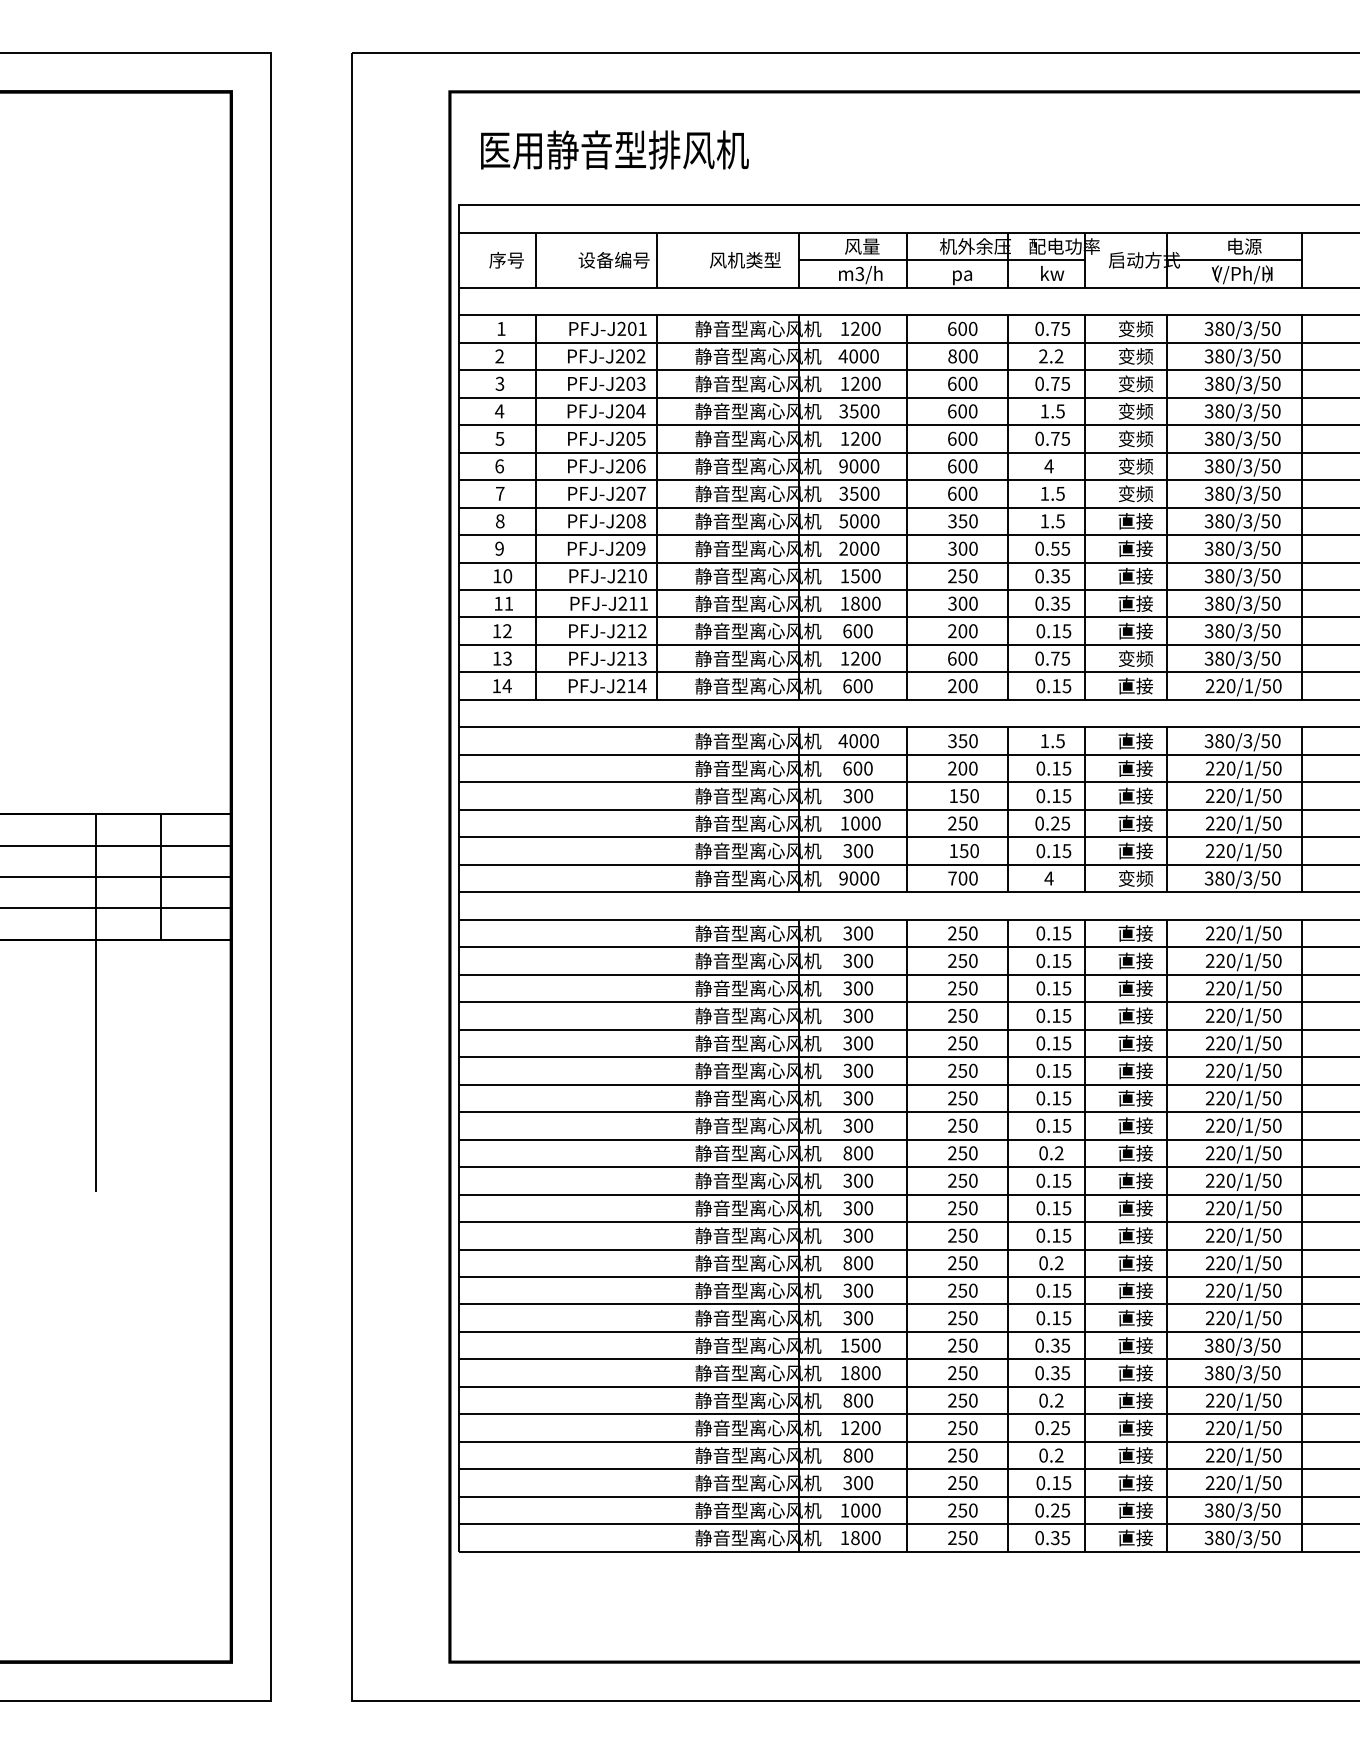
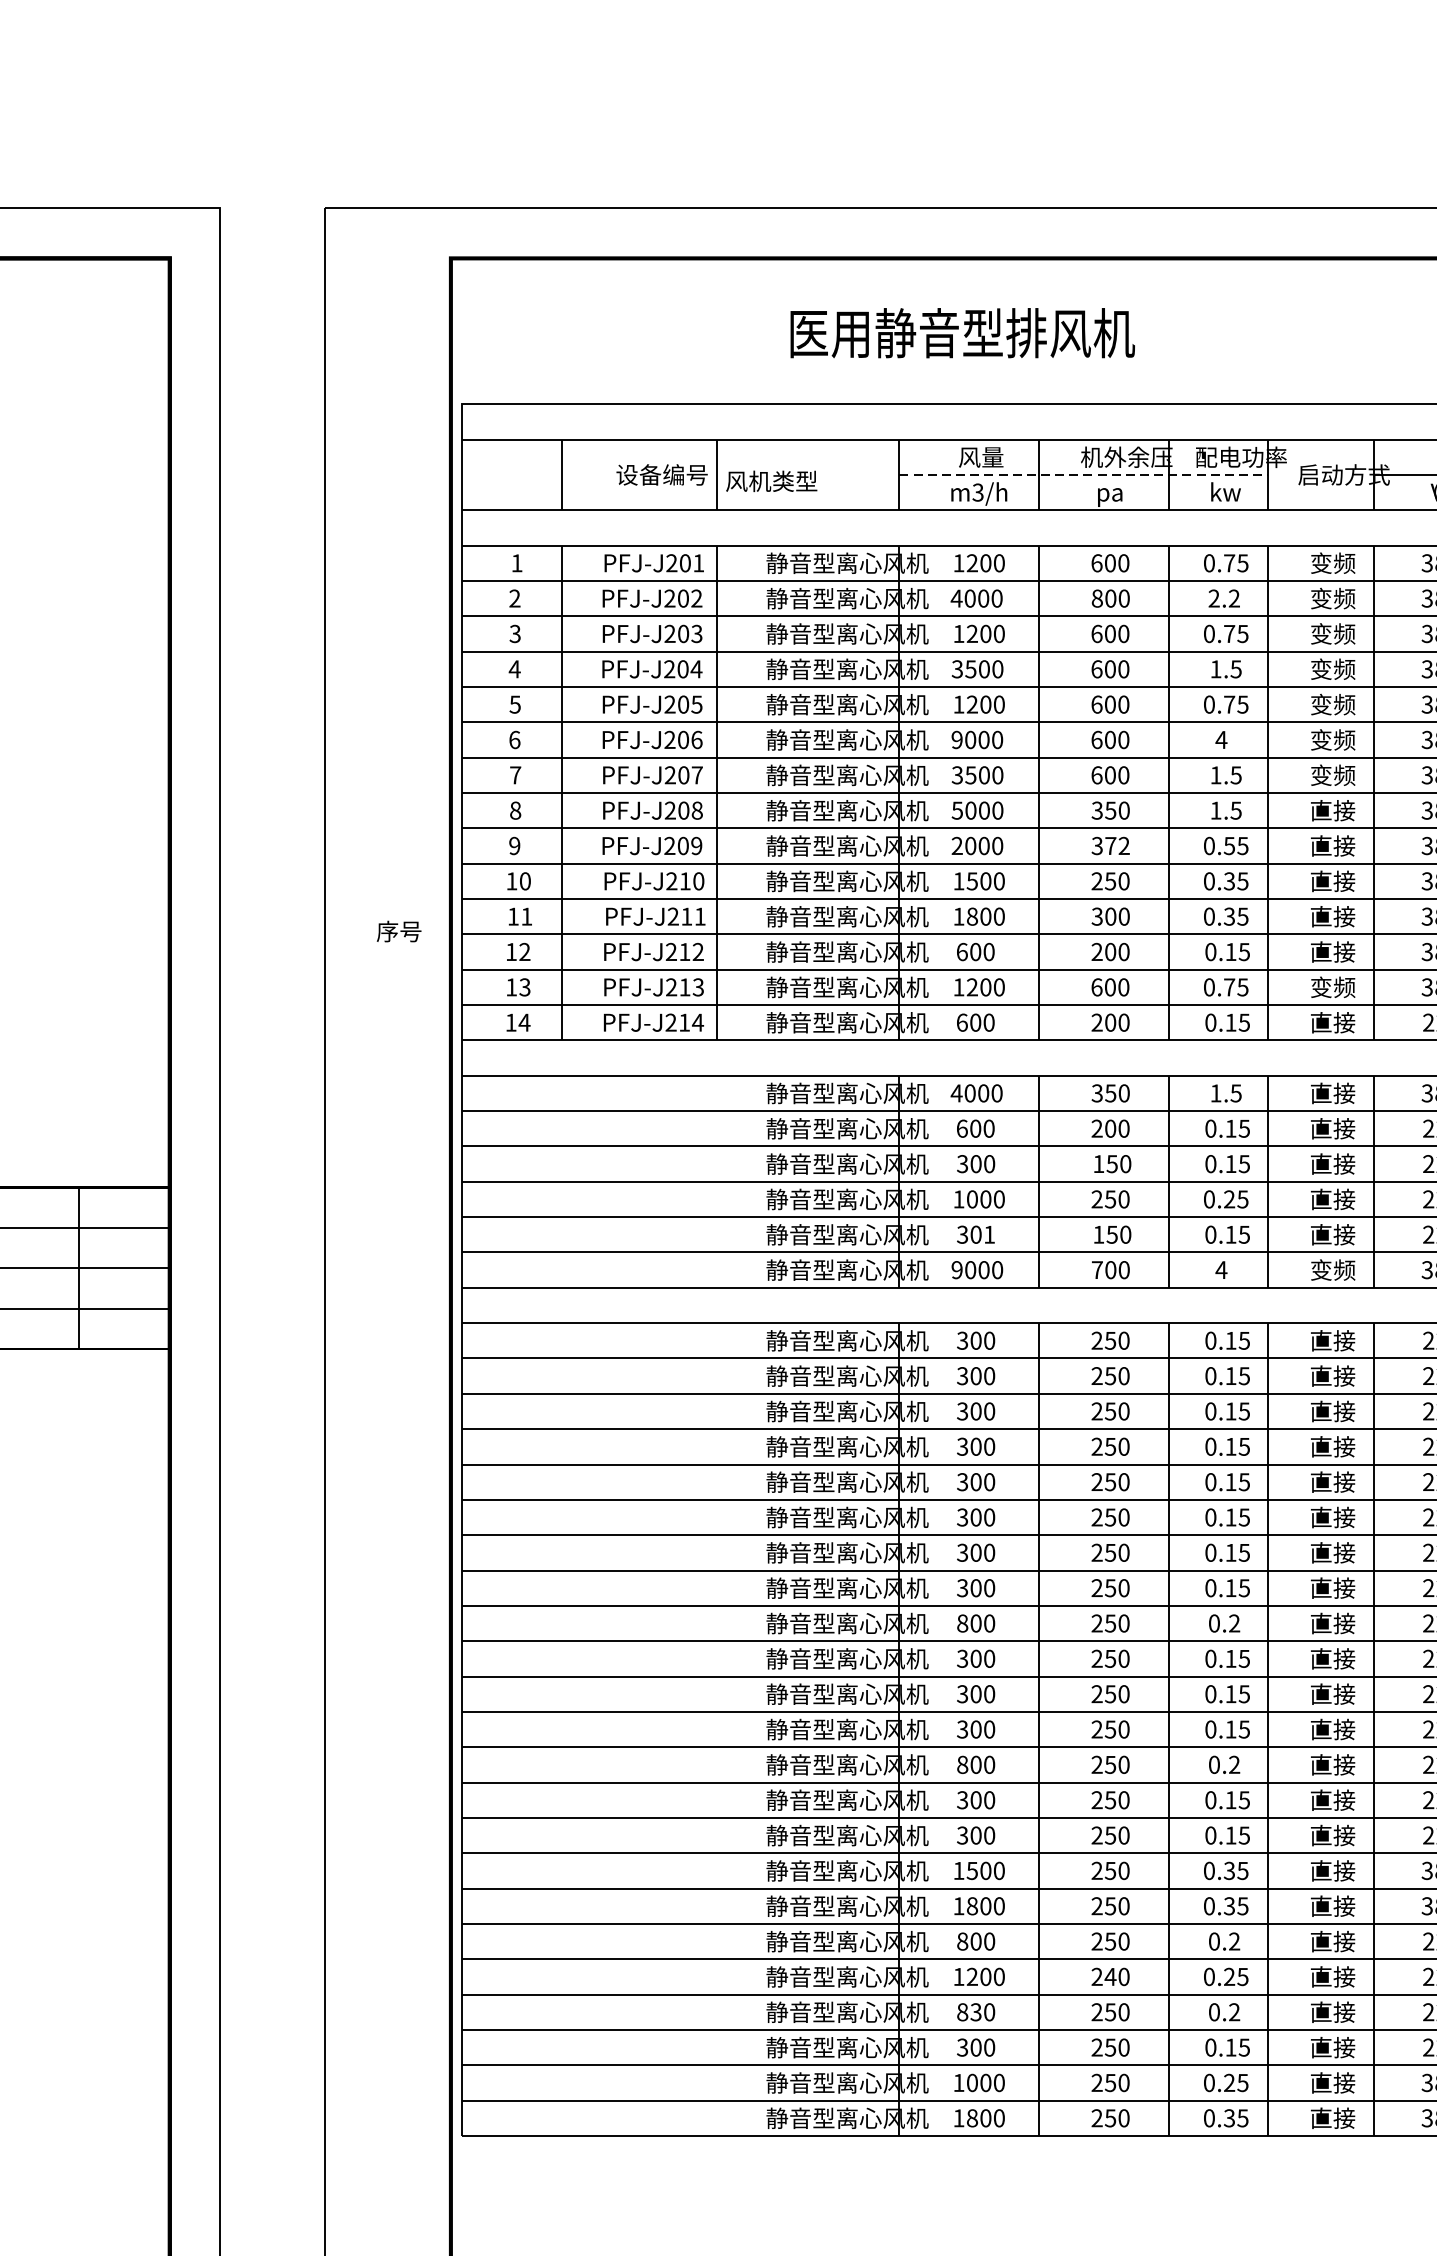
text: (614, 149) -> (962, 332), moved
text: (506, 260) -> (398, 931), moved
text: (745, 260) -> (771, 481), moved
line: (942, 260) -> (1084, 475), solid -> dashed
text: (967, 548) -> (1116, 845), 300 -> 372
text: (868, 851) -> (989, 1235), 300 -> 301
text: (962, 1428) -> (1110, 1977), 250 -> 240
text: (858, 1455) -> (976, 2012), 800 -> 830

